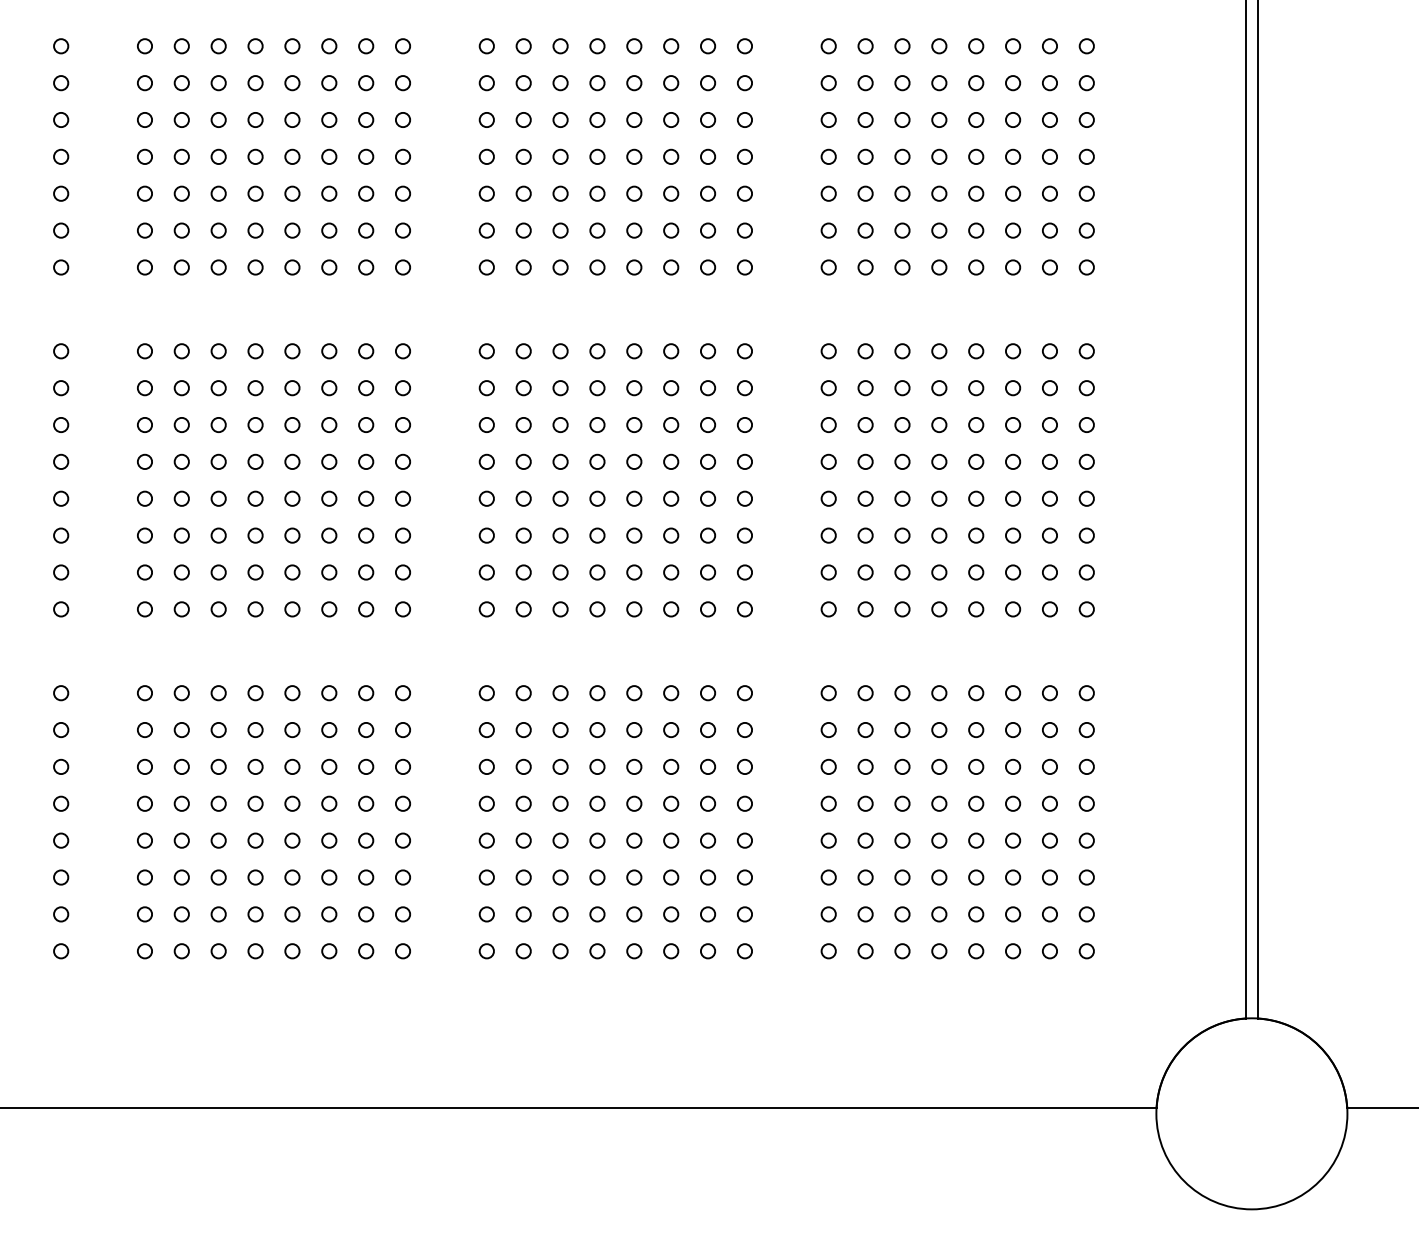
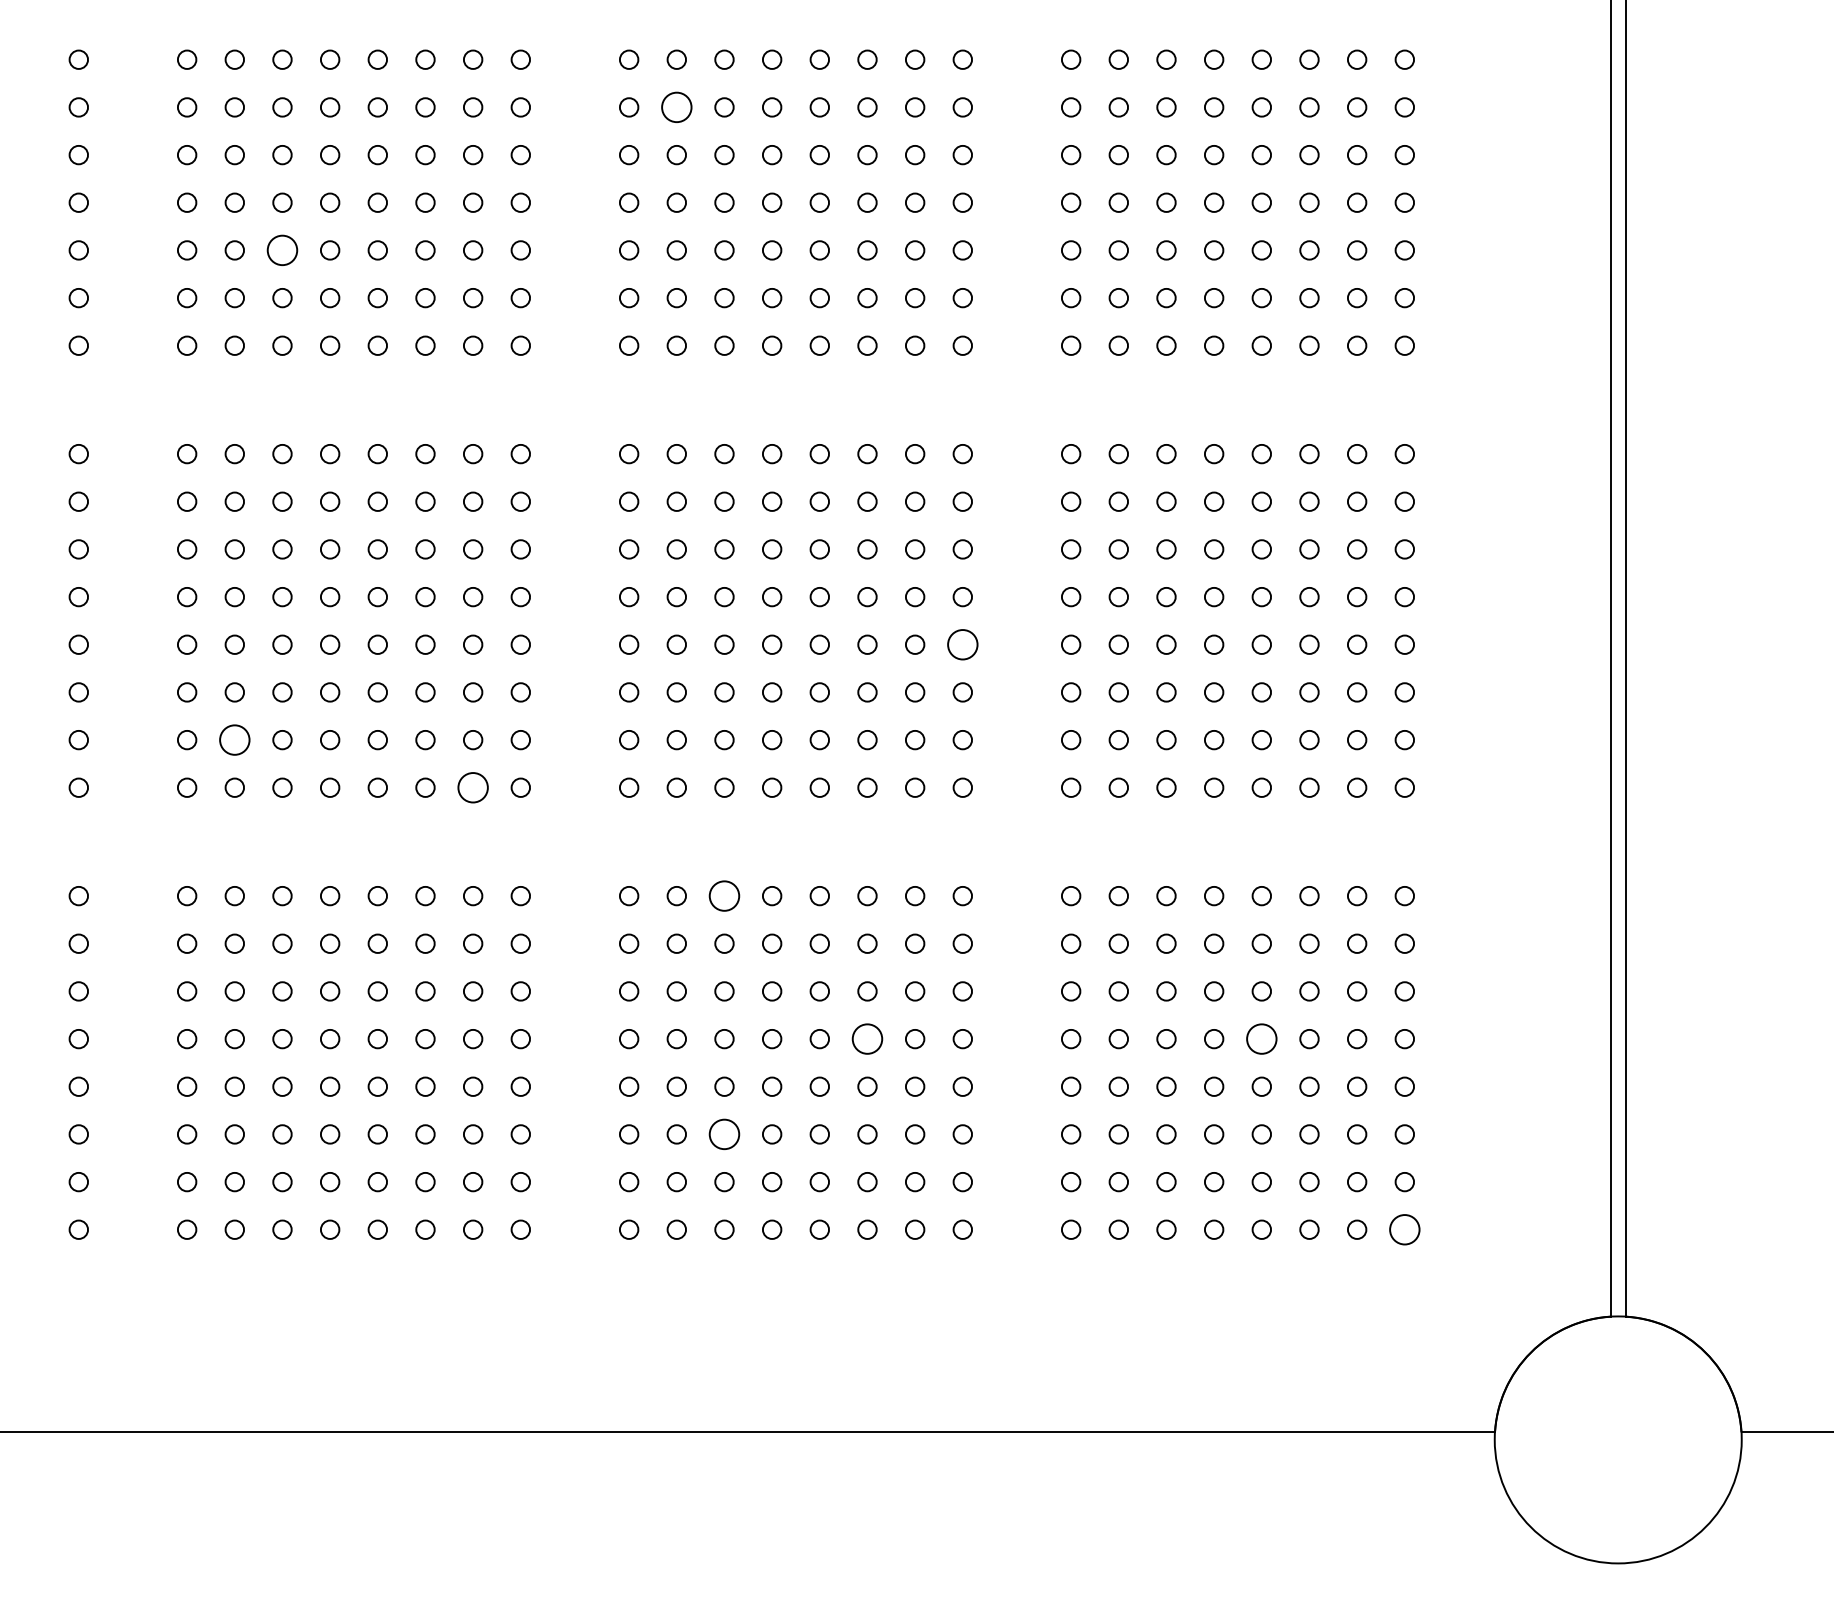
circle: (523, 83) -> (676, 107), size x1.6
circle: (218, 193) -> (282, 250), size x1.6
circle: (744, 498) -> (962, 644), size x1.6
circle: (181, 572) -> (234, 739), size x1.6
circle: (365, 609) -> (472, 787), size x1.6
circle: (560, 692) -> (724, 895), size x1.6
circle: (671, 803) -> (867, 1038), size x1.6
circle: (975, 803) -> (1261, 1038), size x1.6
circle: (560, 877) -> (724, 1134), size x1.6
circle: (1086, 951) -> (1404, 1229), size x1.6

